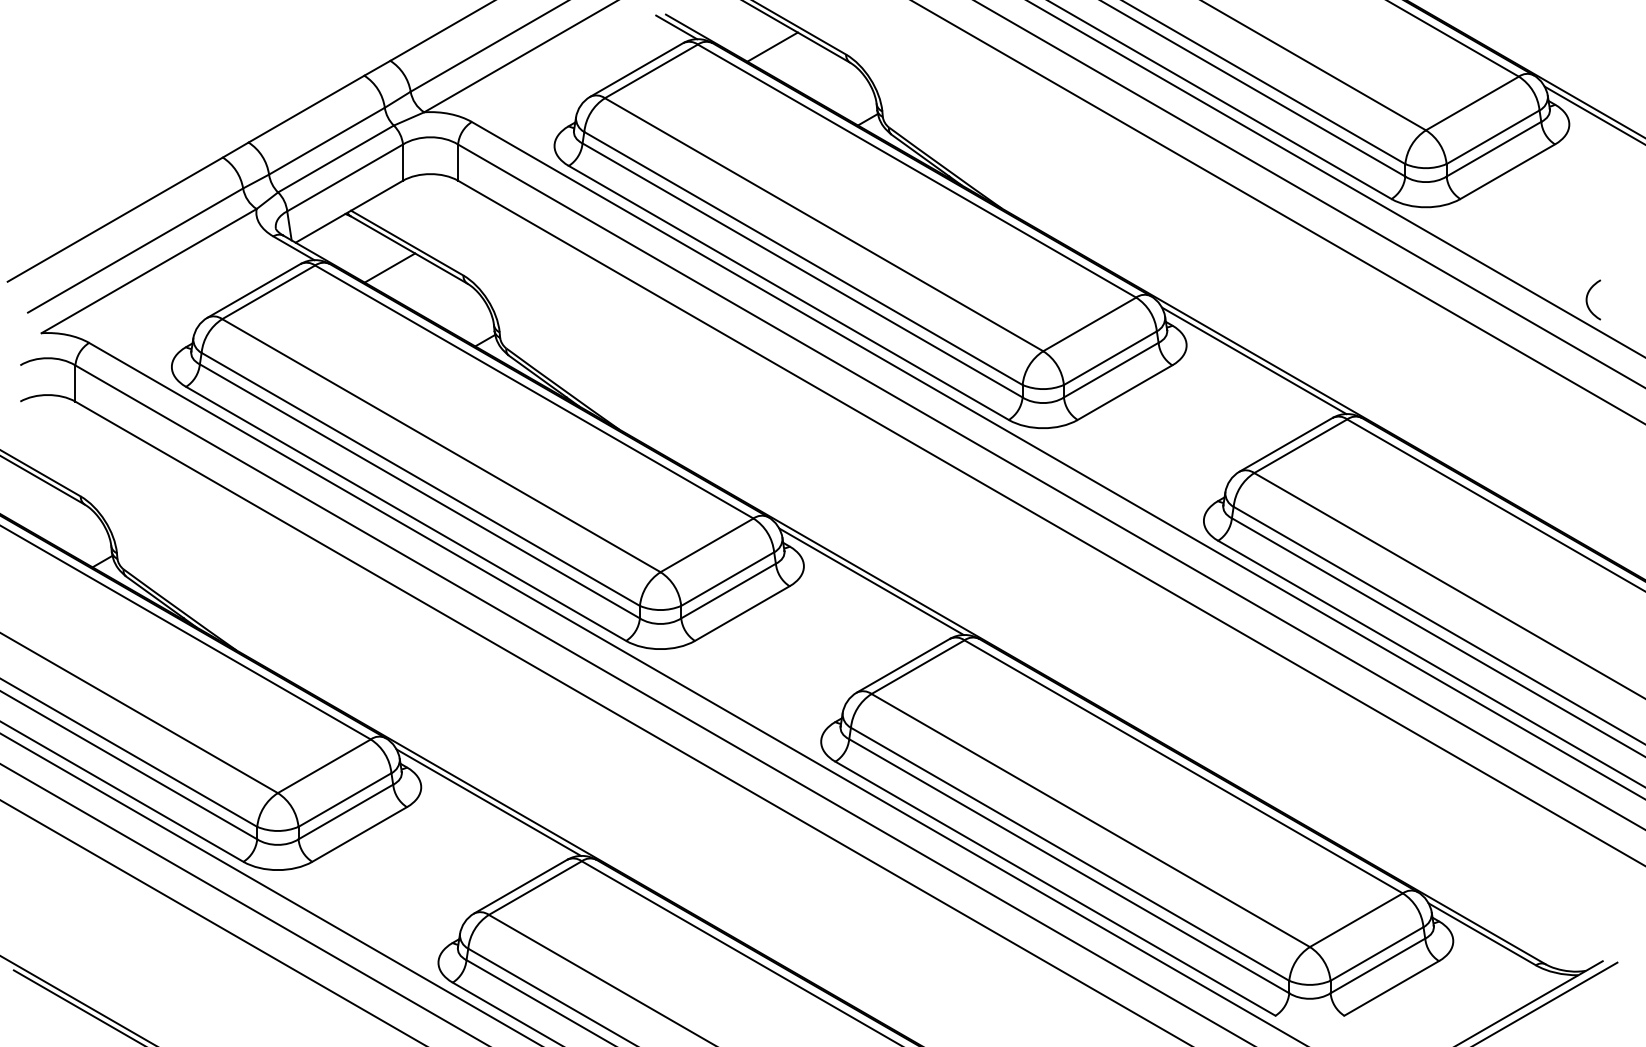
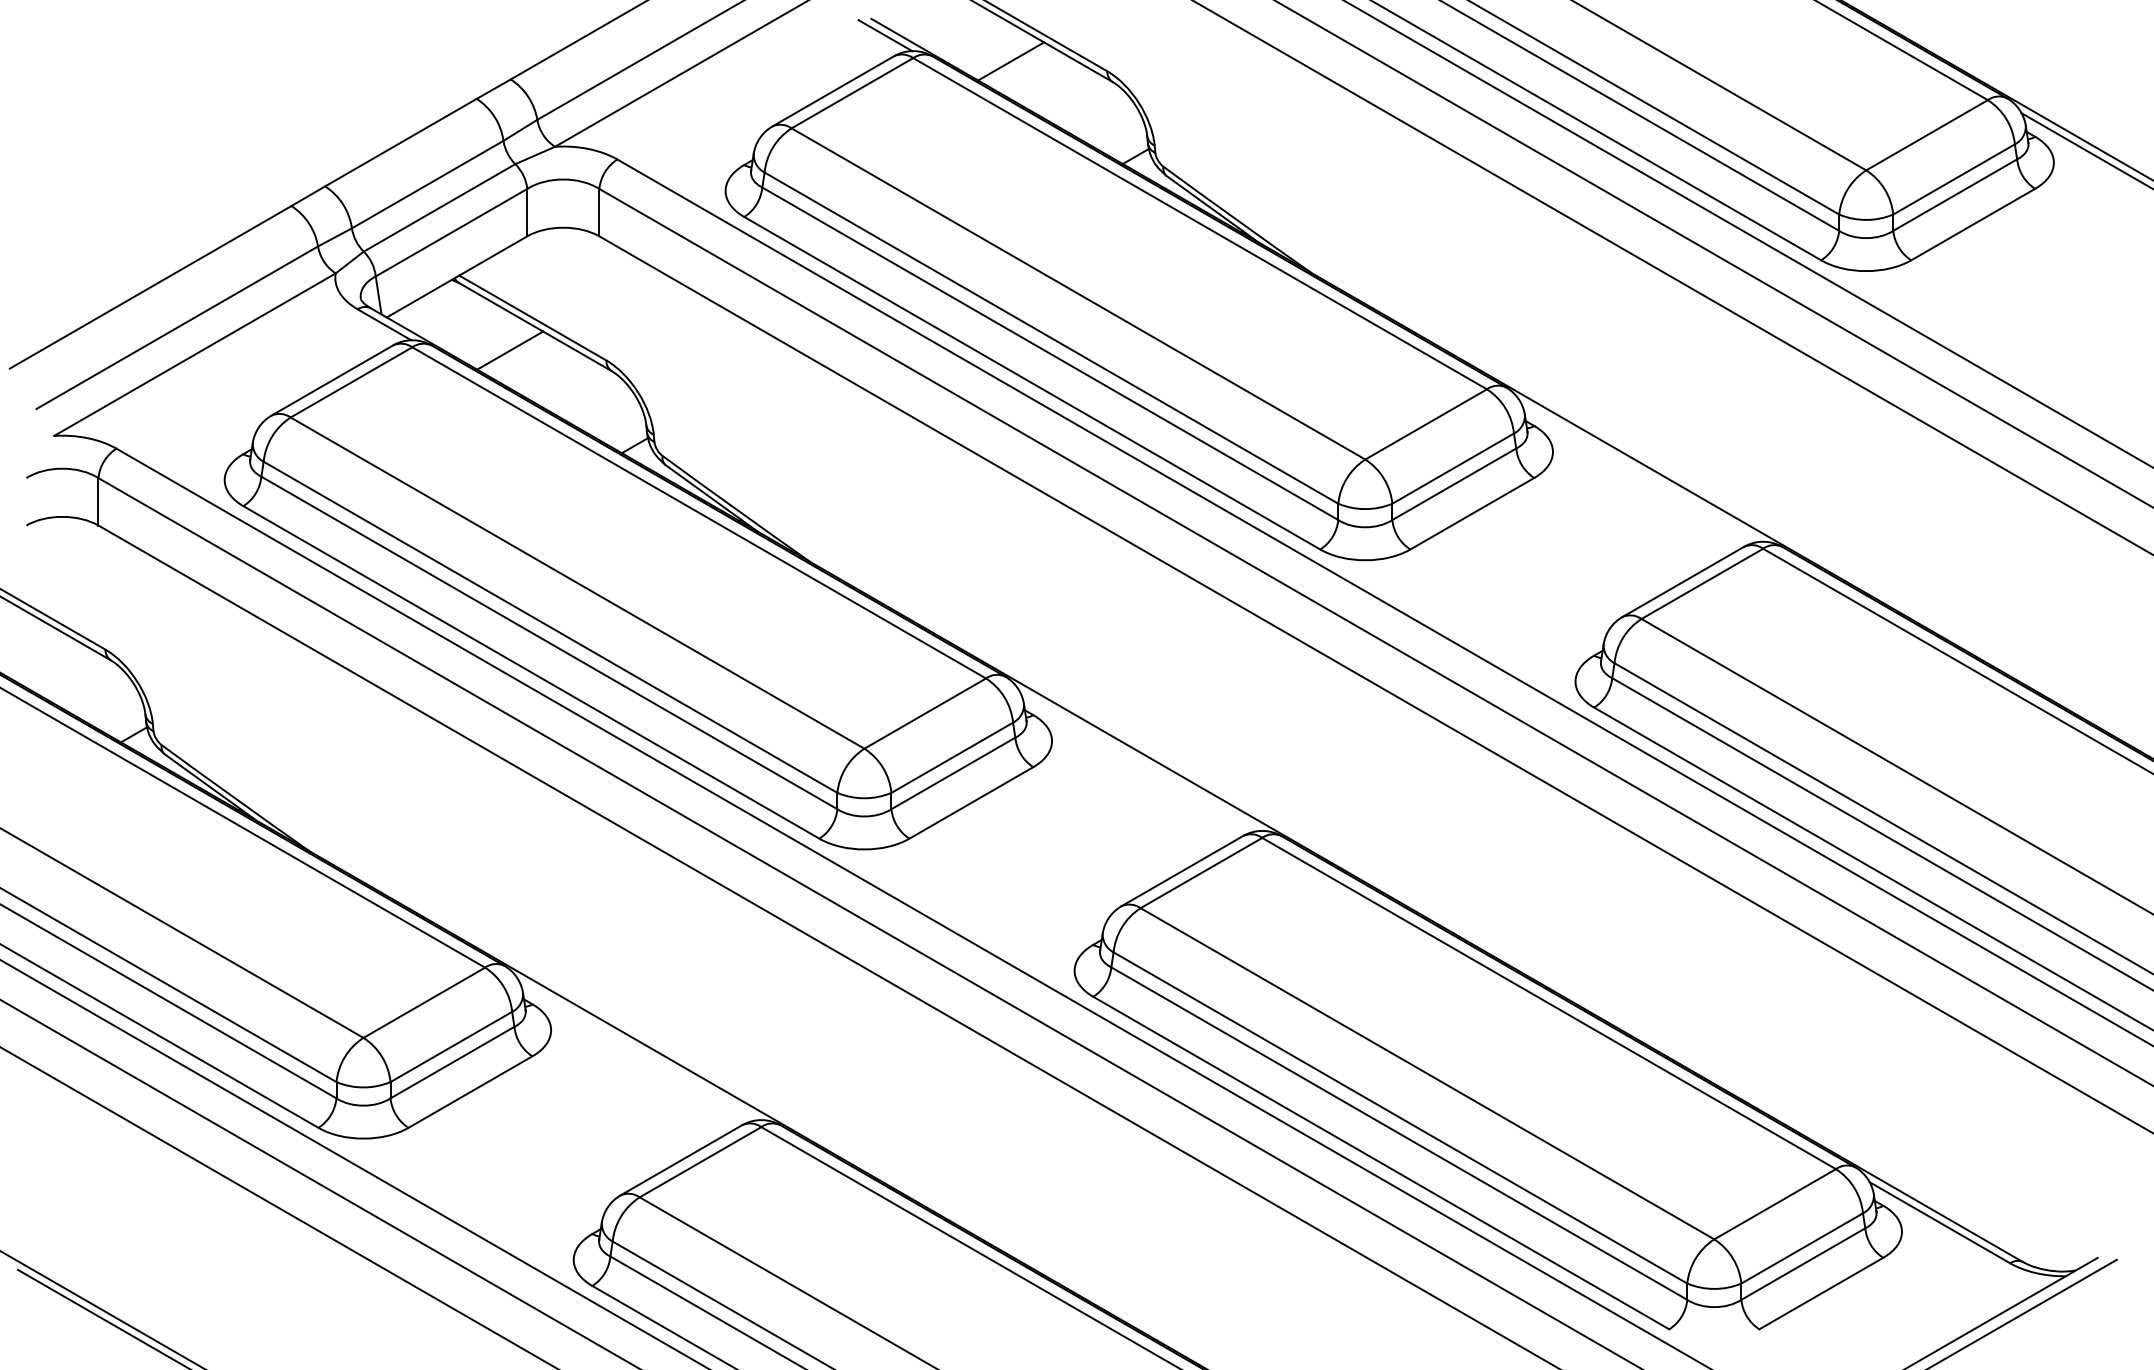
curve: (1587, 299) -> (2077, 391), removed
line: (1253, 360) -> (1640, 471), removed
line: (871, 581) -> (1140, 760), removed
line: (488, 802) -> (639, 1050), removed

